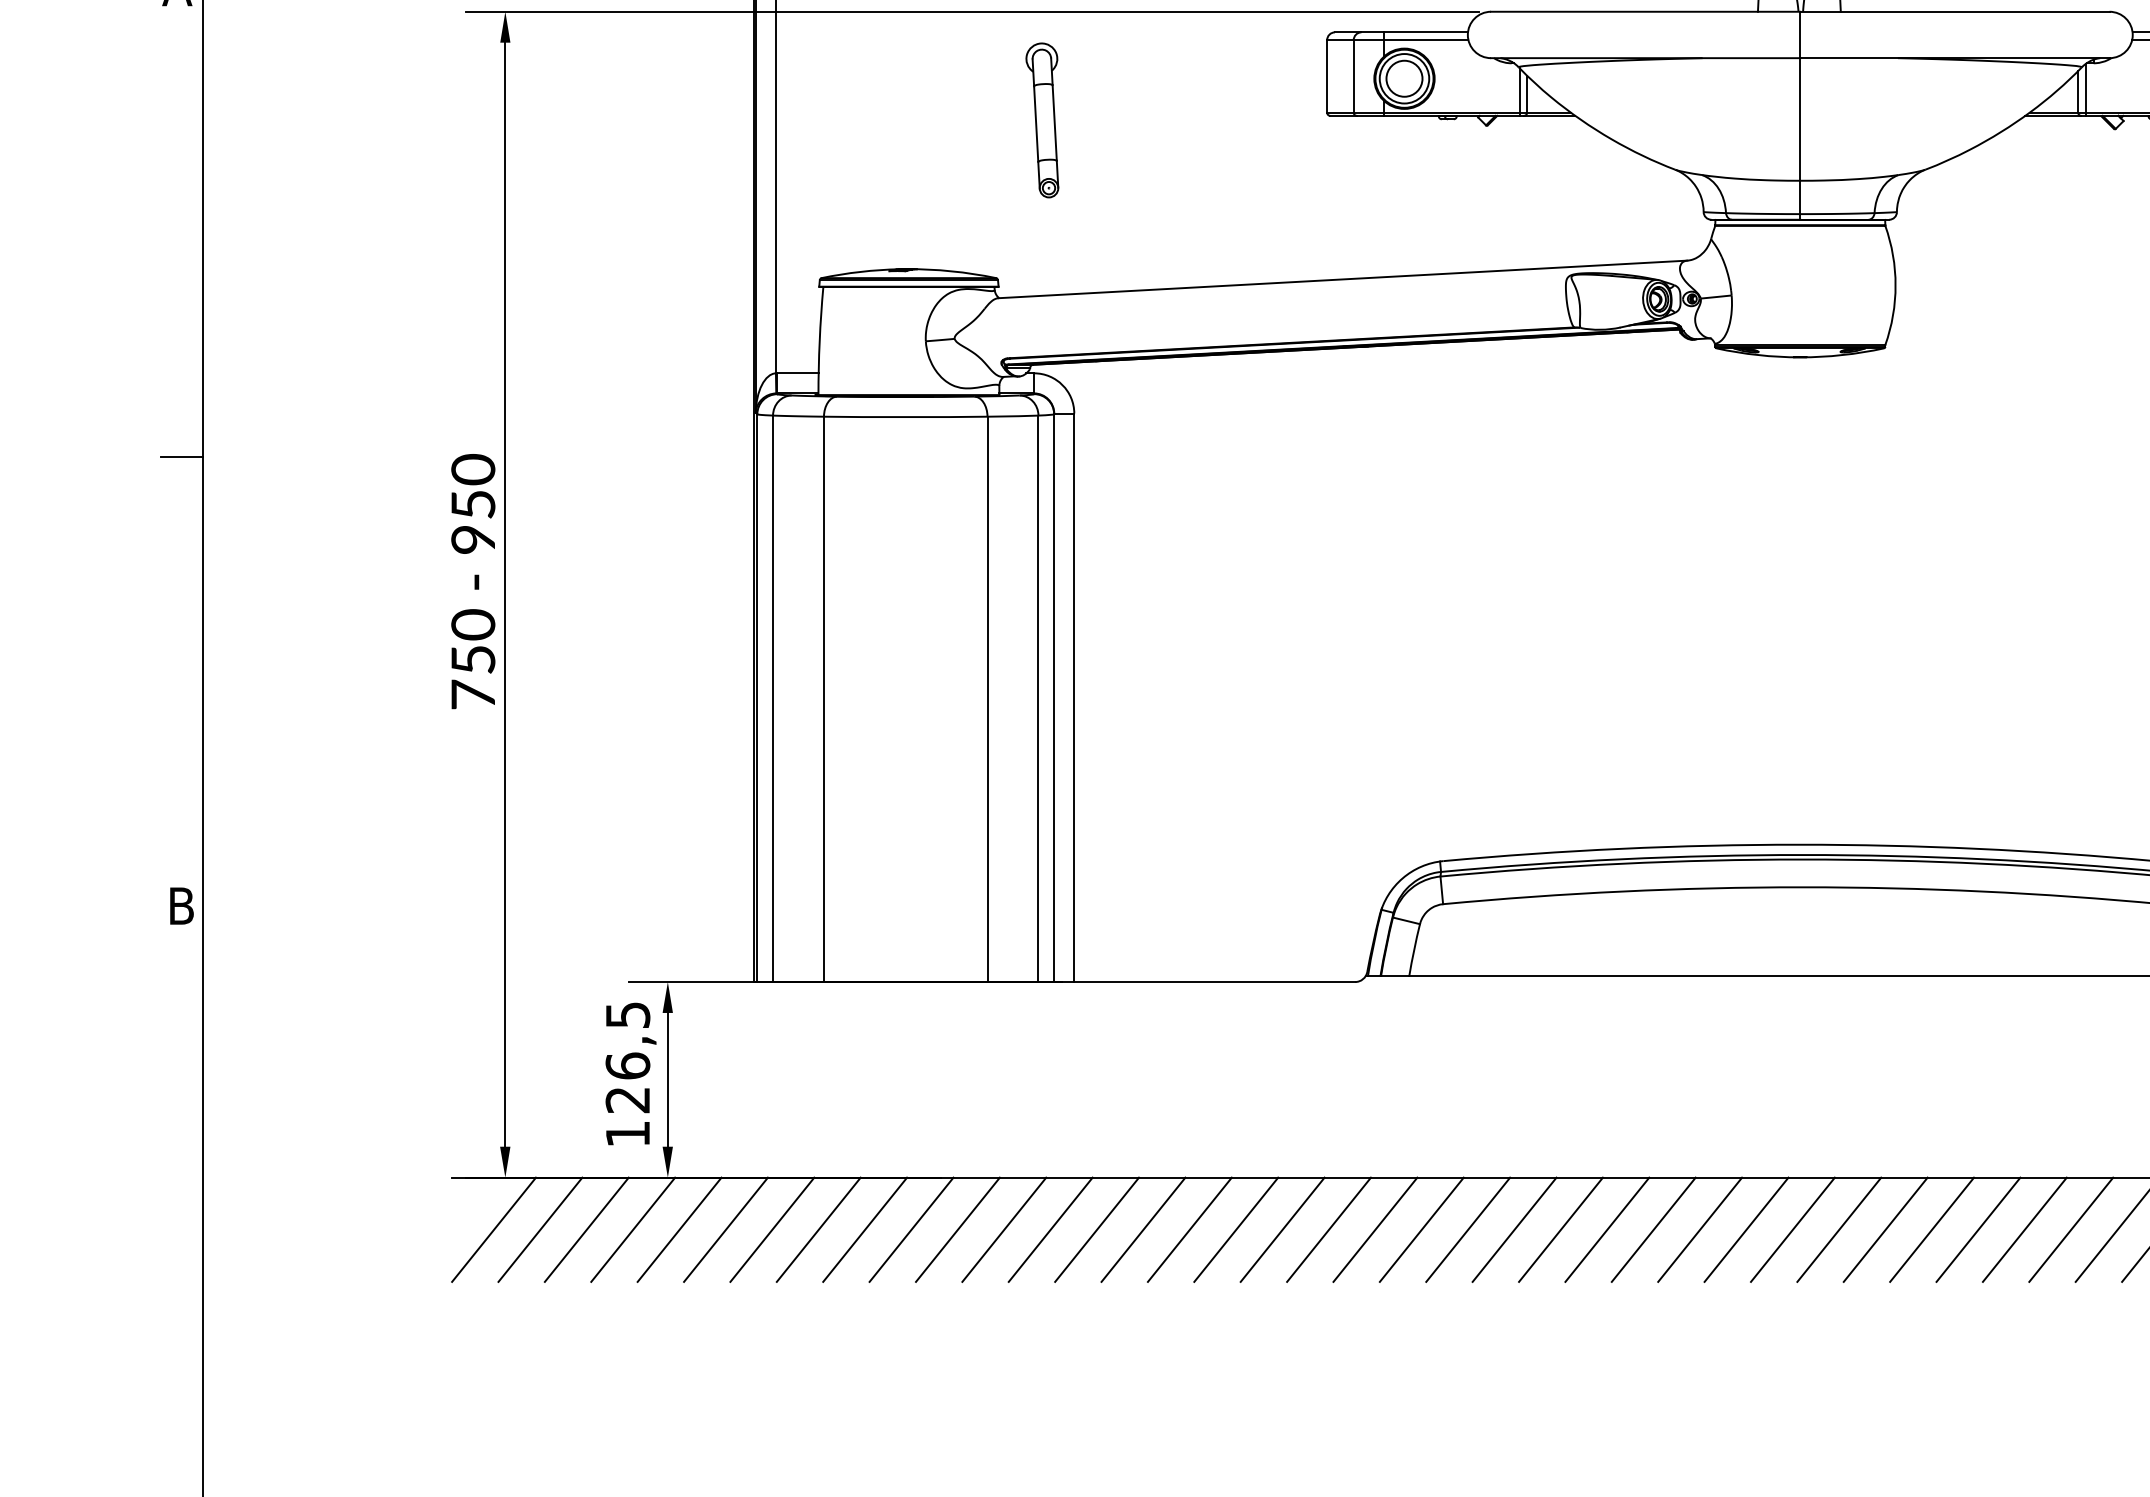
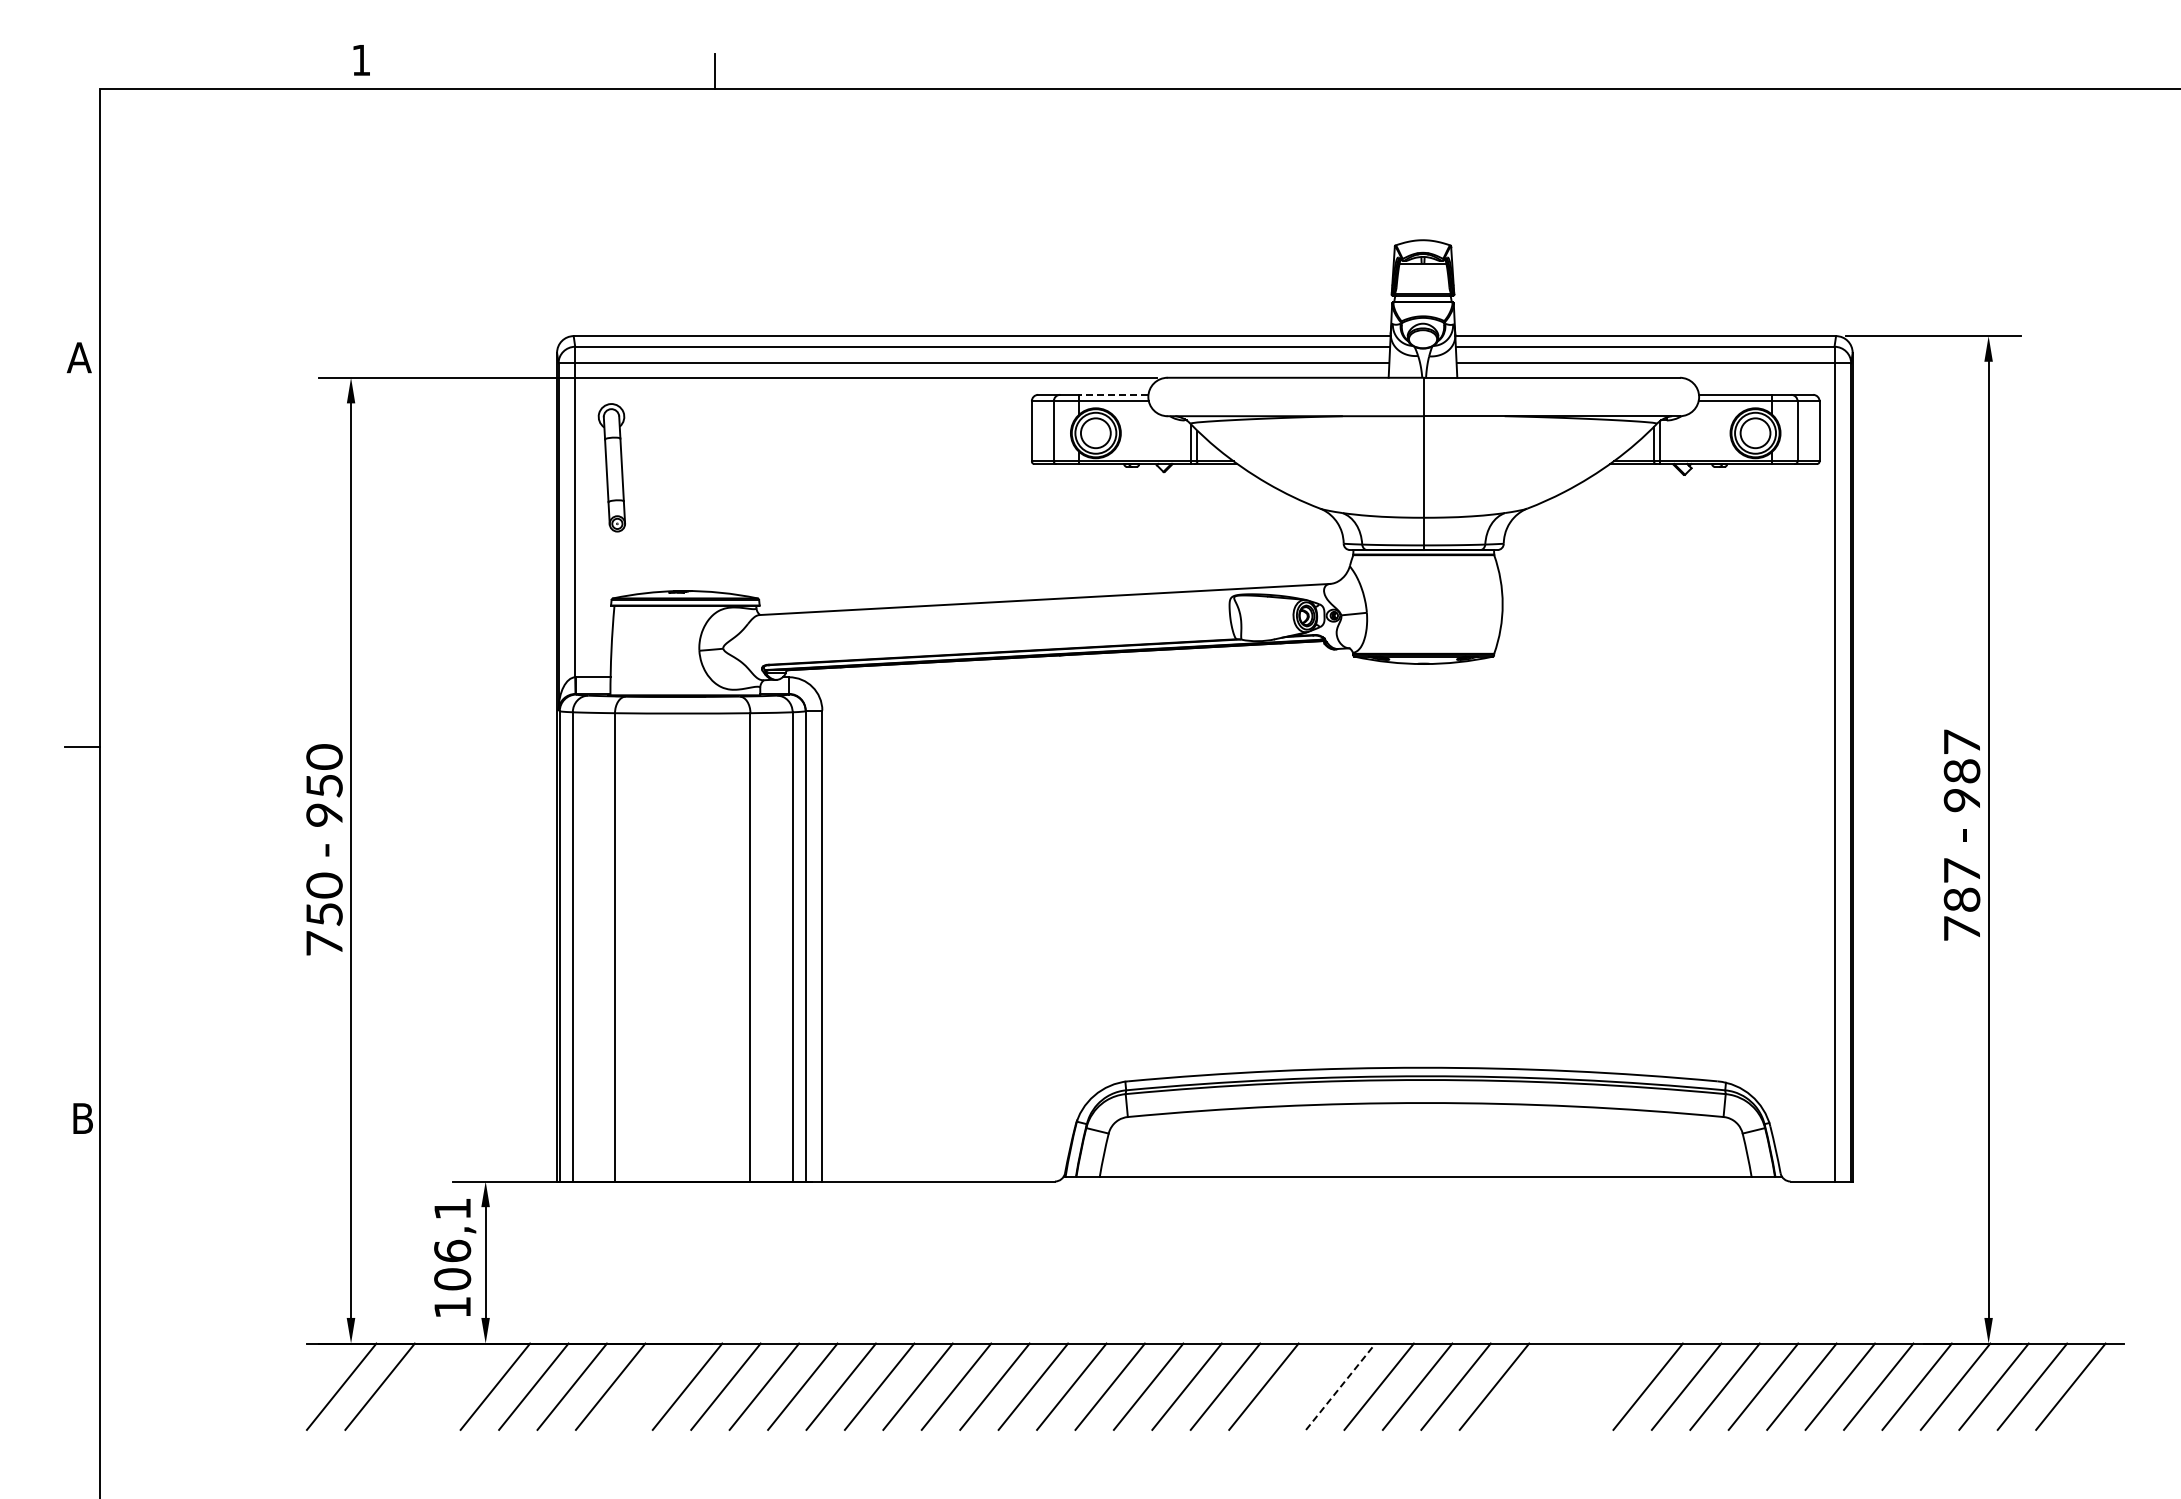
line: (1425, 31) -> (1113, 394), solid -> dashed
part: (1041, 120) -> (611, 467), moved
text: (627, 1058) -> (452, 1244), 126,5 -> 106,1
line: (586, 1229) -> (418, 1386), removed
line: (632, 1229) -> (456, 1386), removed
line: (864, 1229) -> (648, 1386), removed
line: (1653, 1229) -> (1302, 1386), removed
line: (1701, 1229) -> (1341, 1386), solid -> dashed
line: (1931, 1229) -> (1532, 1386), removed
line: (1978, 1229) -> (1571, 1386), removed
line: (2024, 1229) -> (1609, 1386), removed

